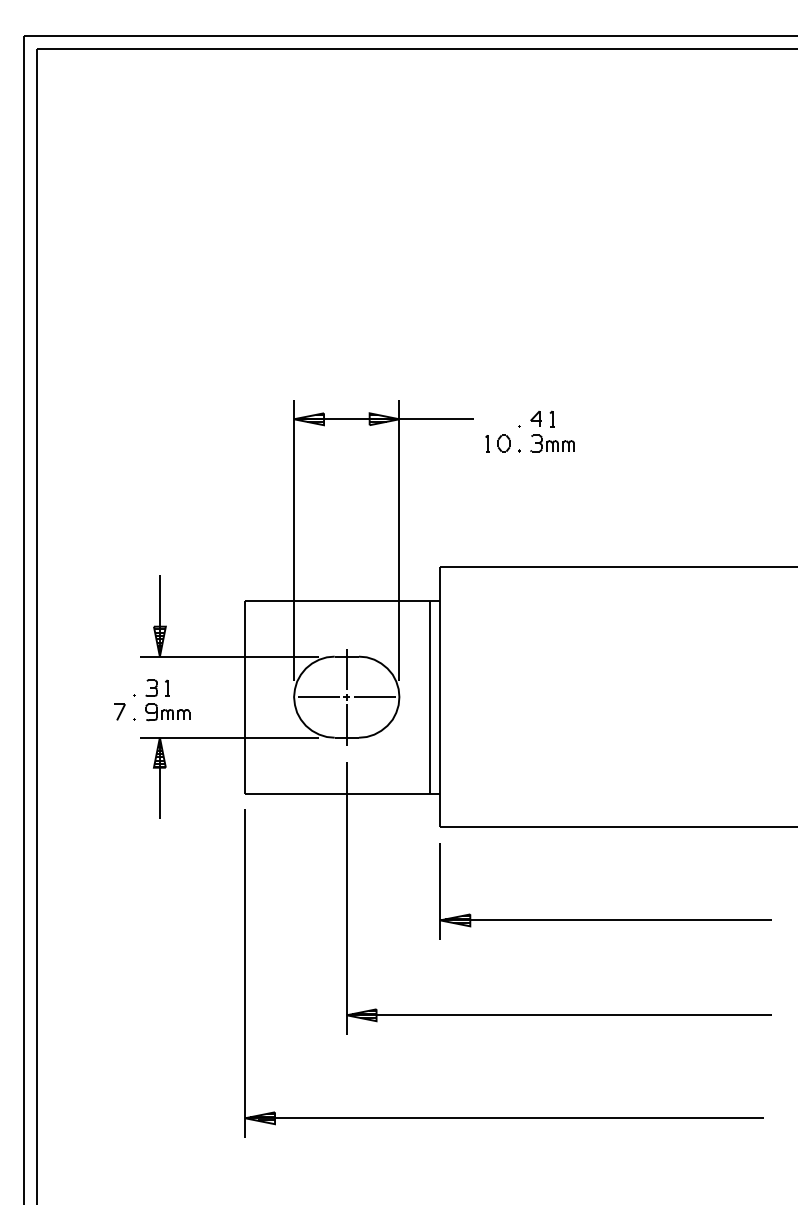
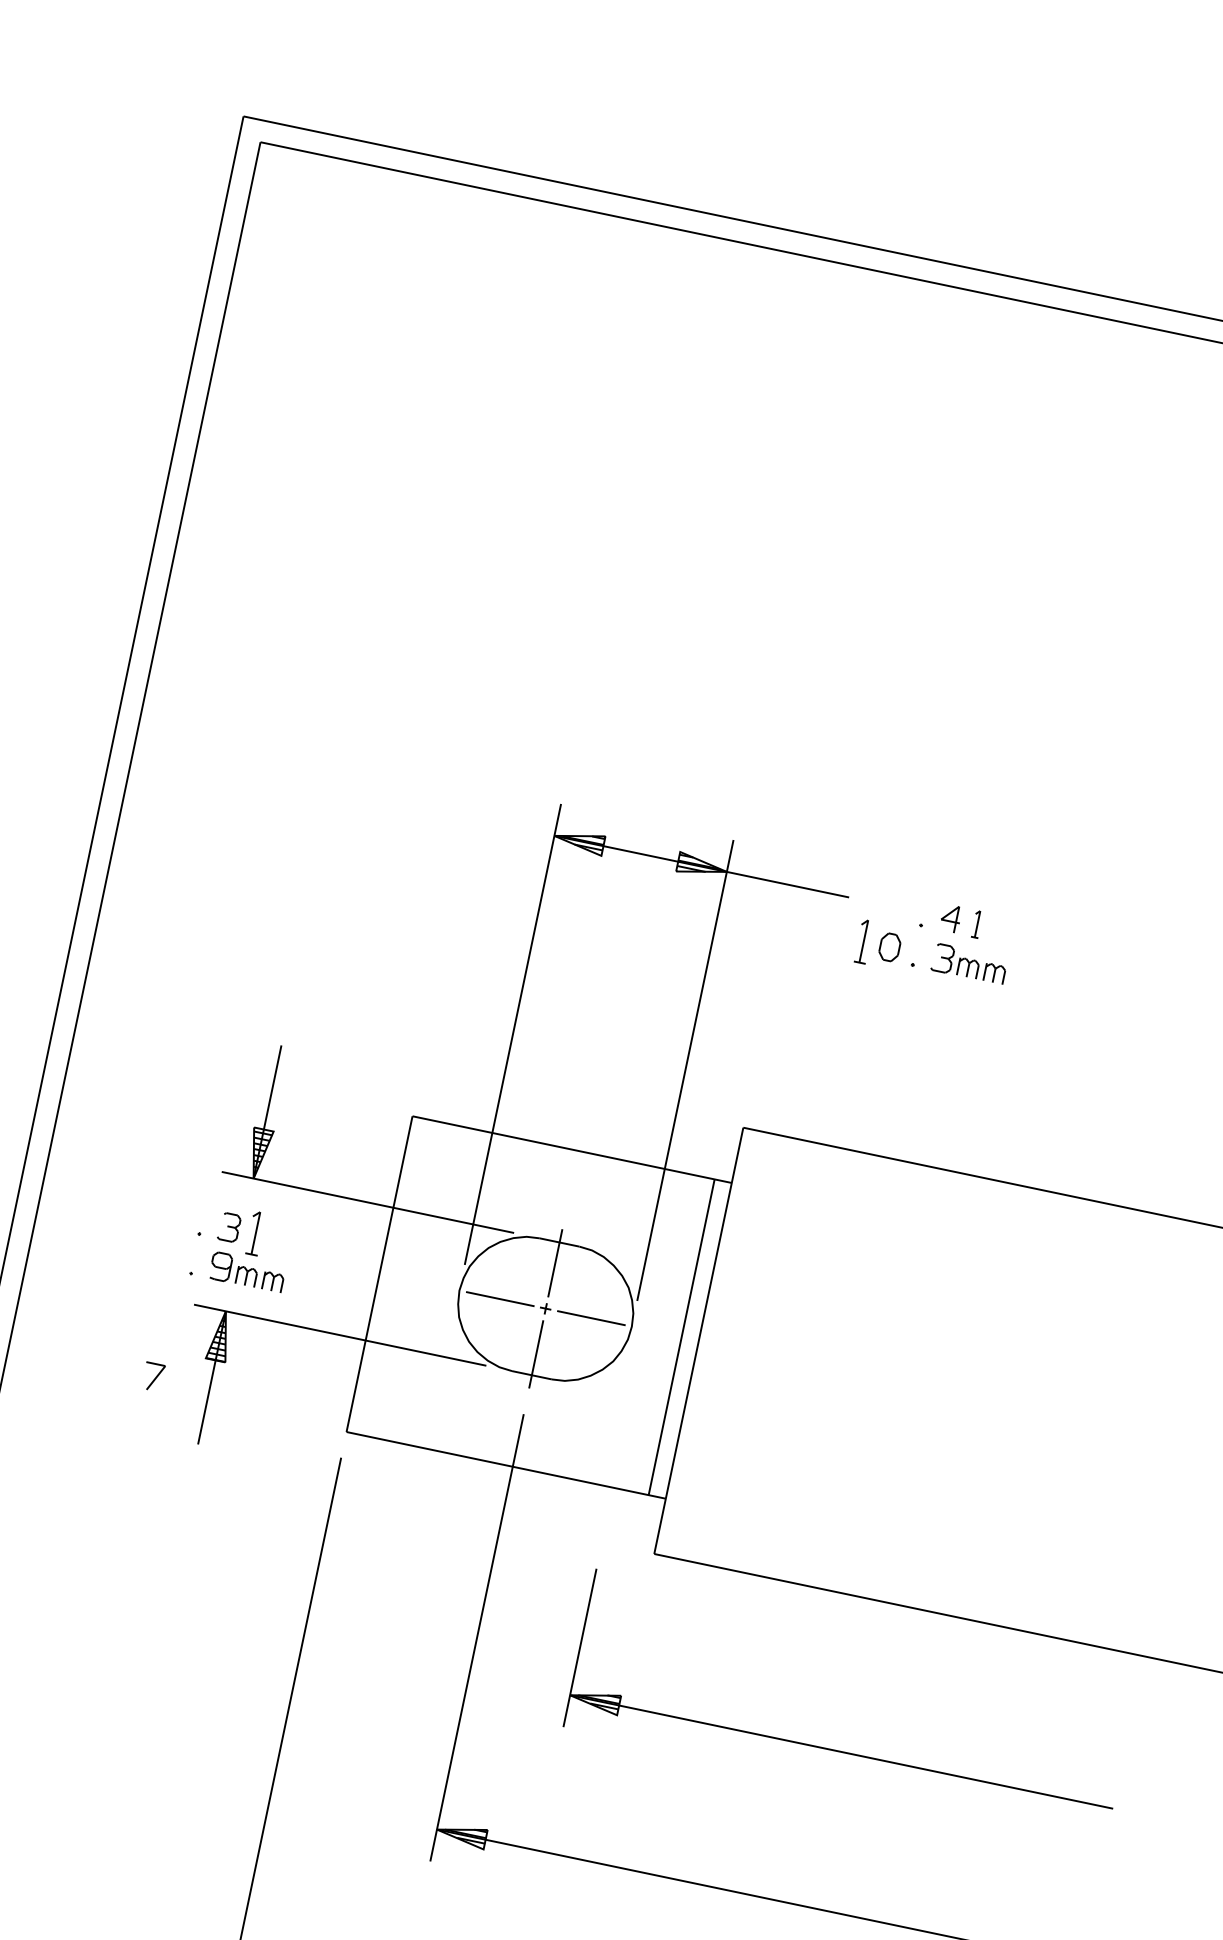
part: (487, 443) -> (862, 941), size x1.6
part: (167, 687) -> (255, 1231), size x1.6
part: (119, 711) -> (153, 1376), moved
part: (605, 919) -> (840, 1750), moved

